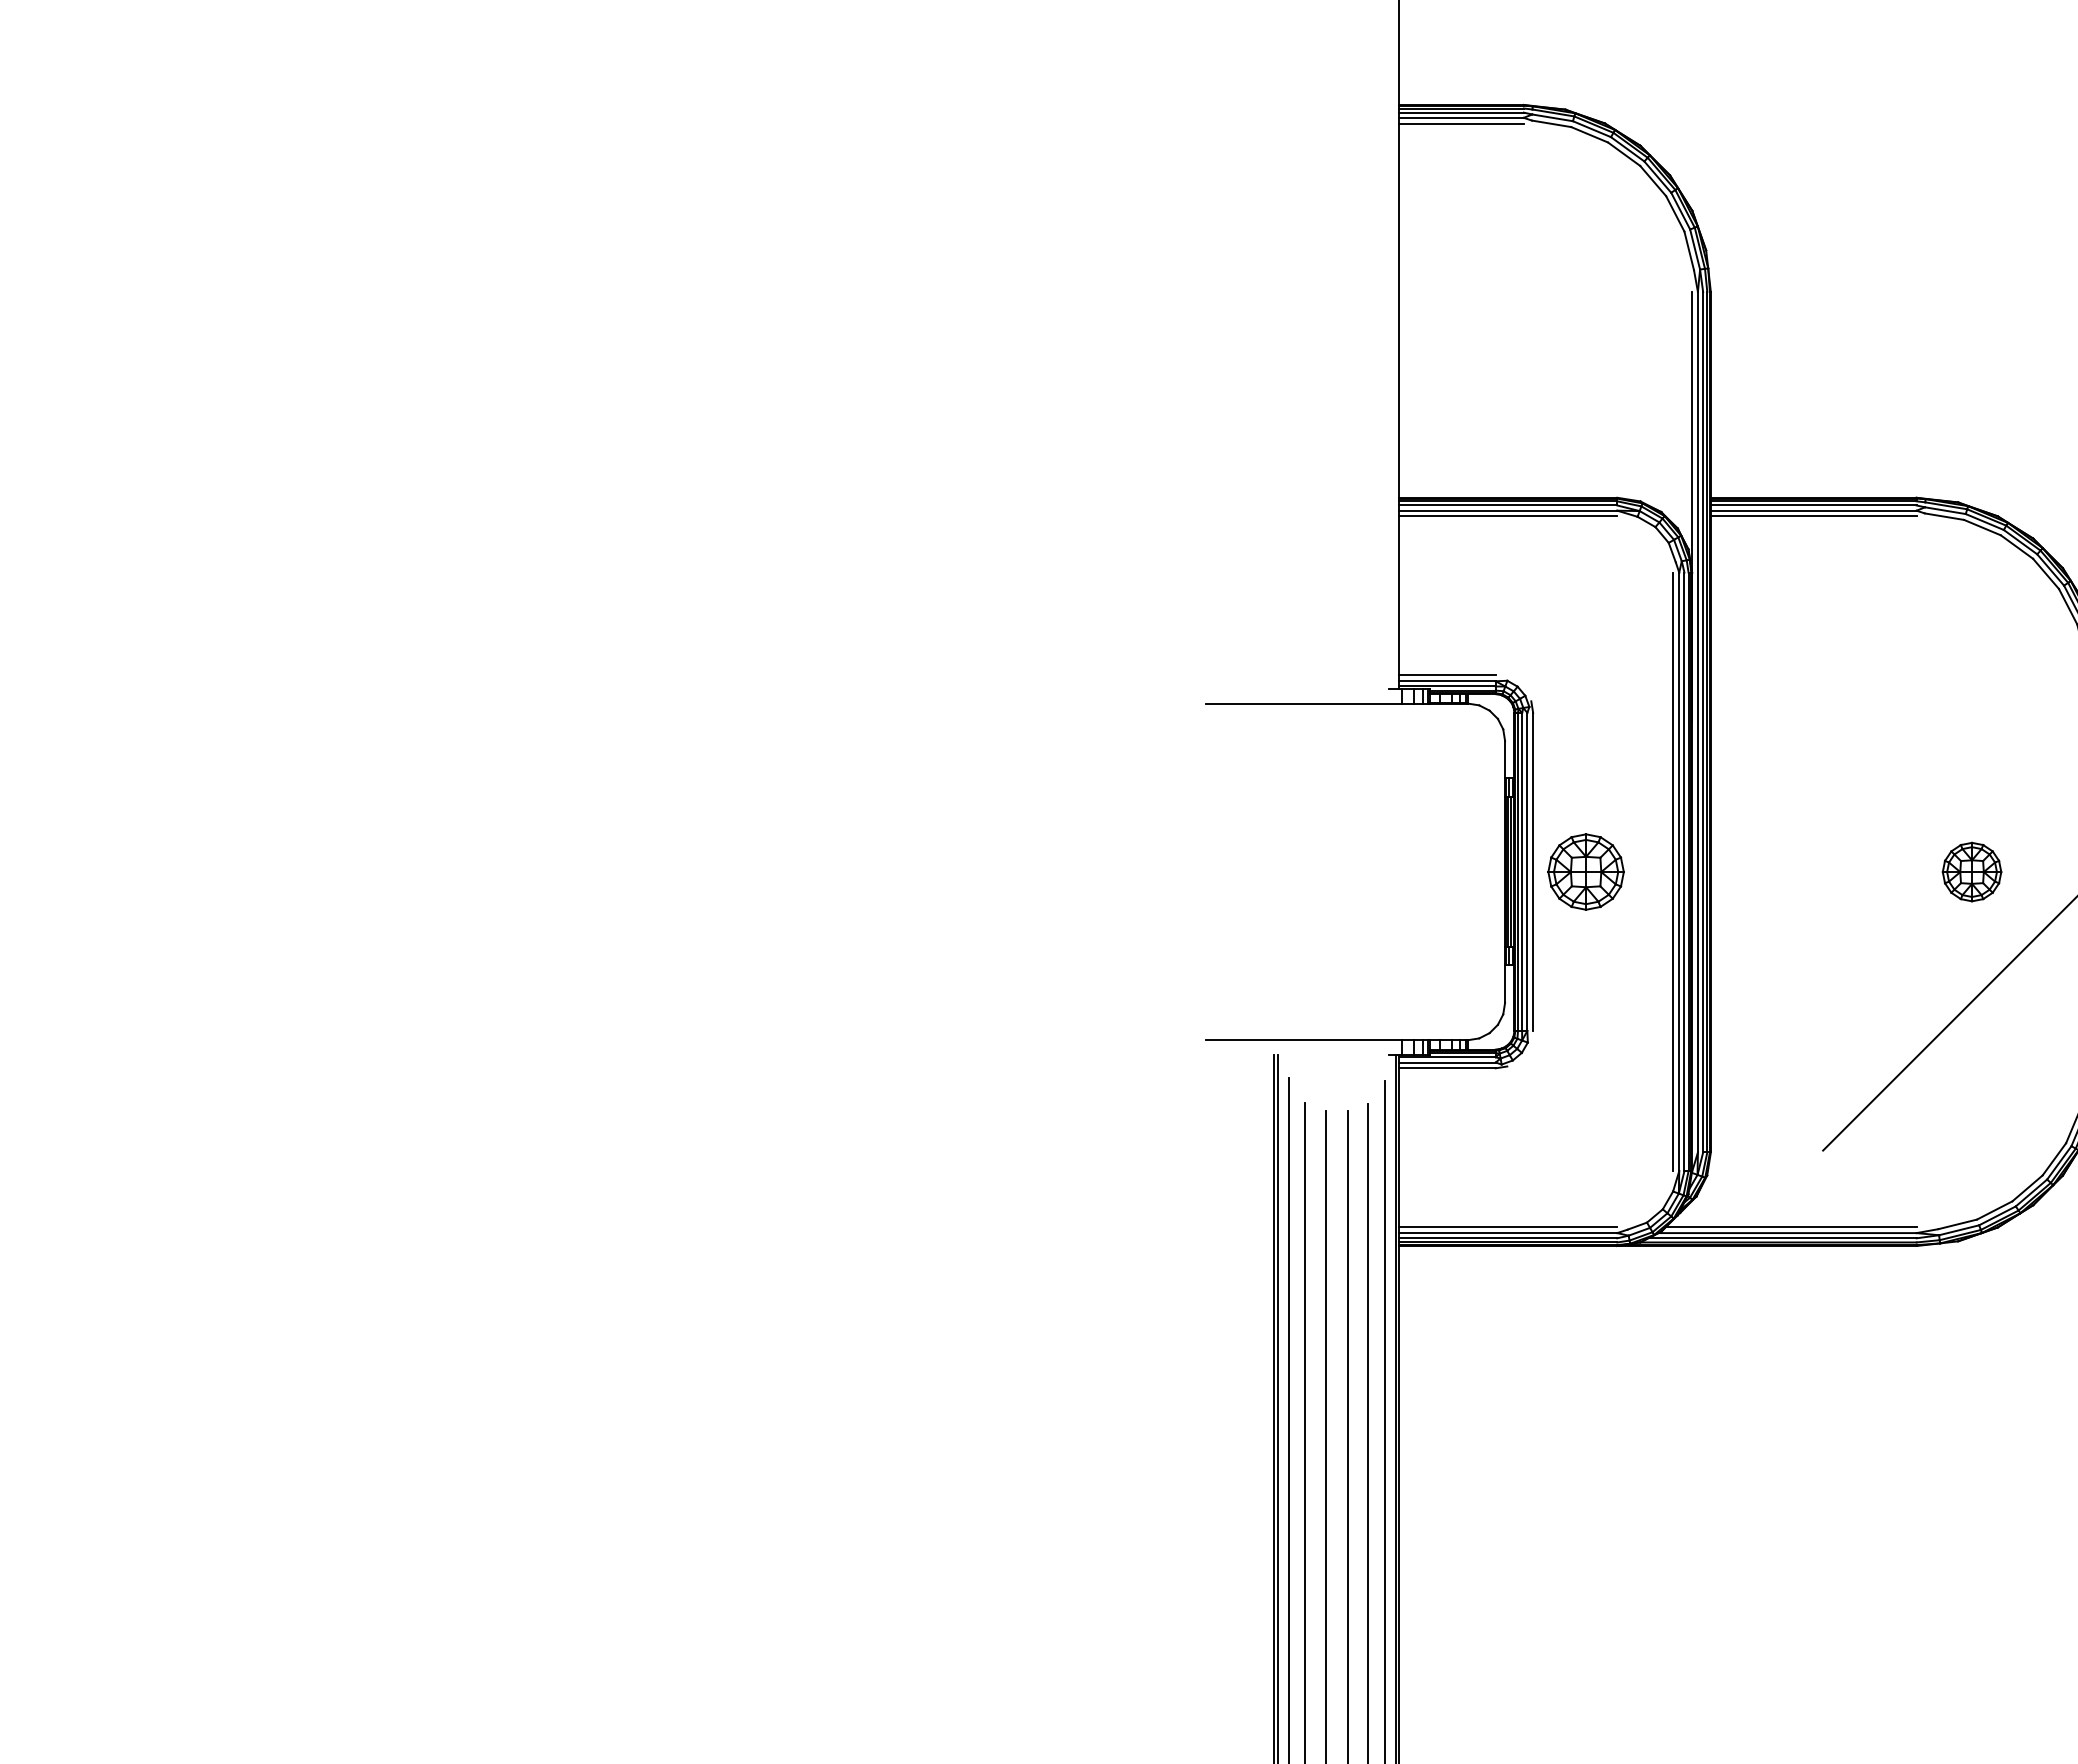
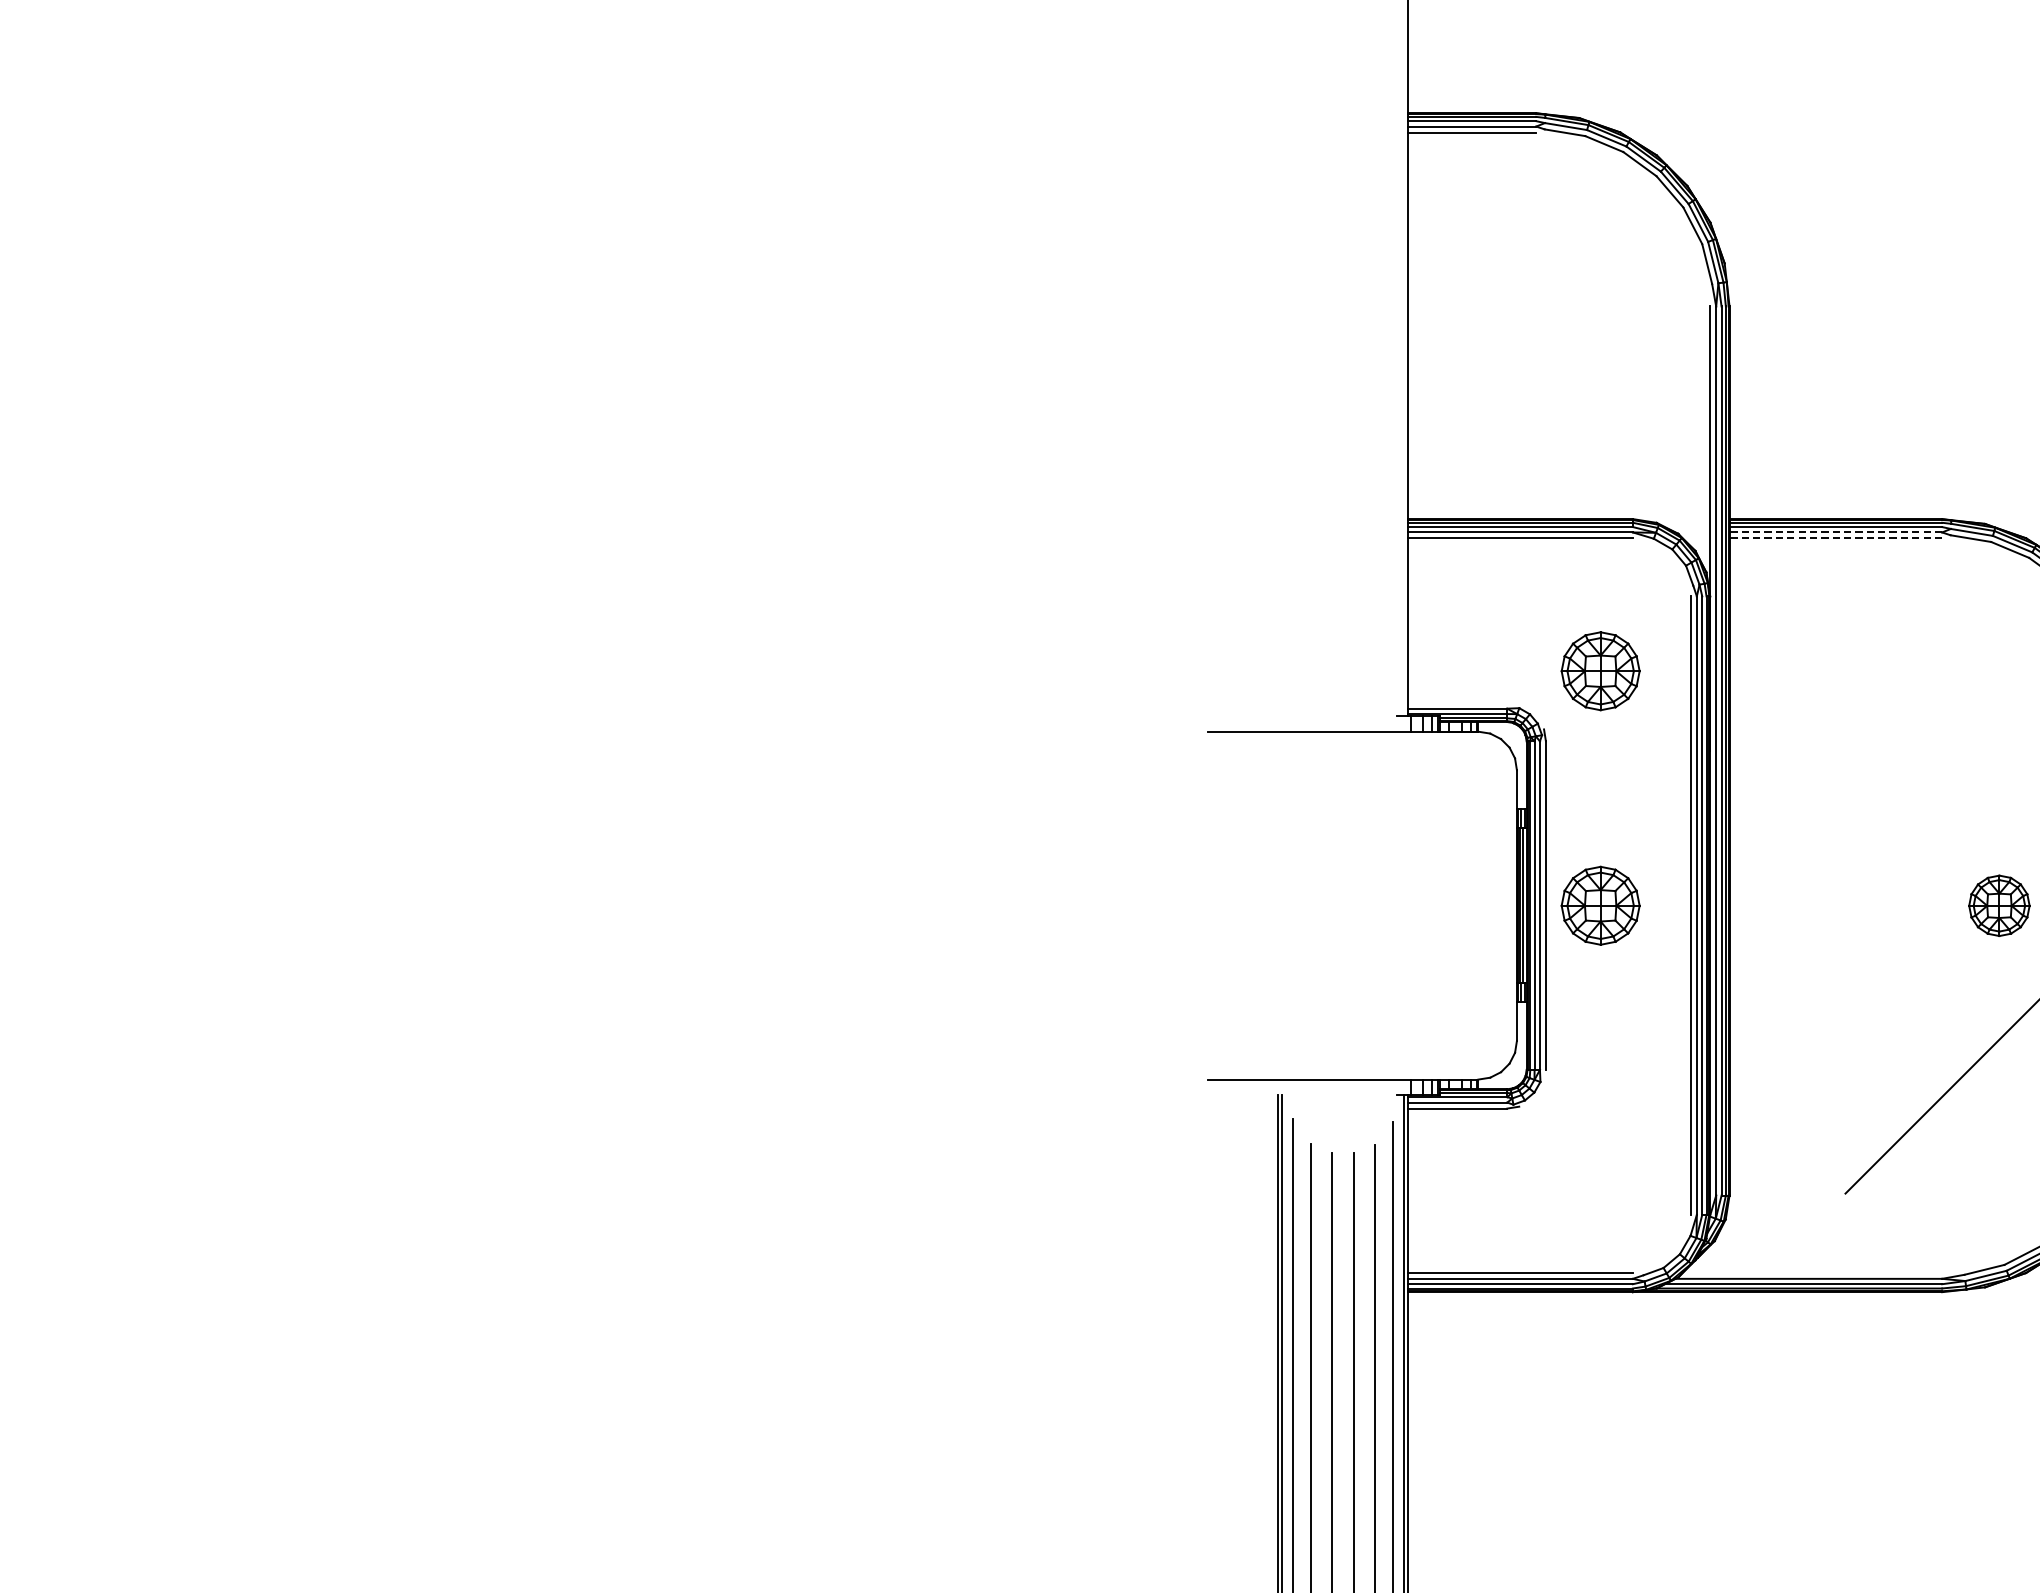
line: (1813, 510) -> (1835, 532), solid -> dashed
line: (1813, 516) -> (1835, 538), solid -> dashed
part: (1585, 644) -> (1600, 670), added
line: (1447, 675) -> (1457, 702), removed
line: (1790, 1227) -> (1811, 1273), removed

